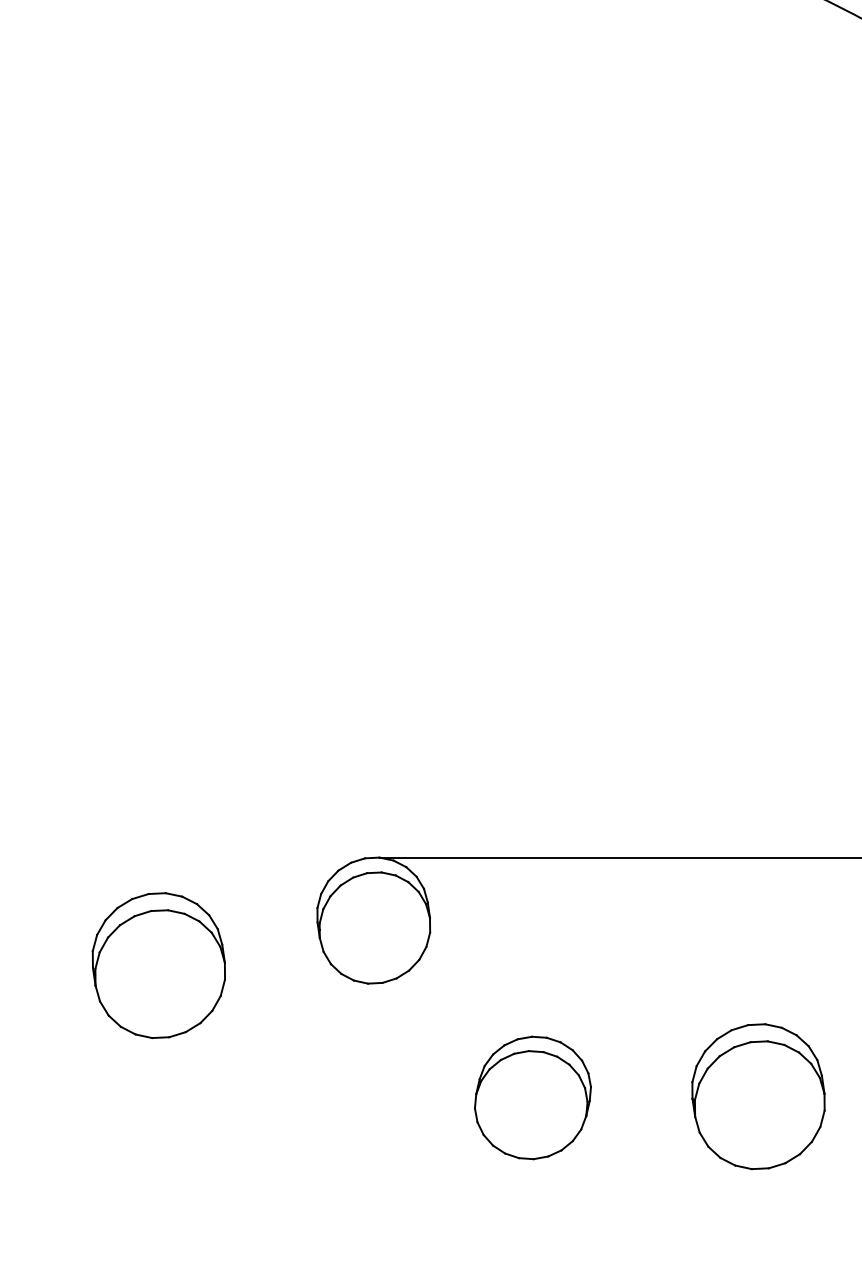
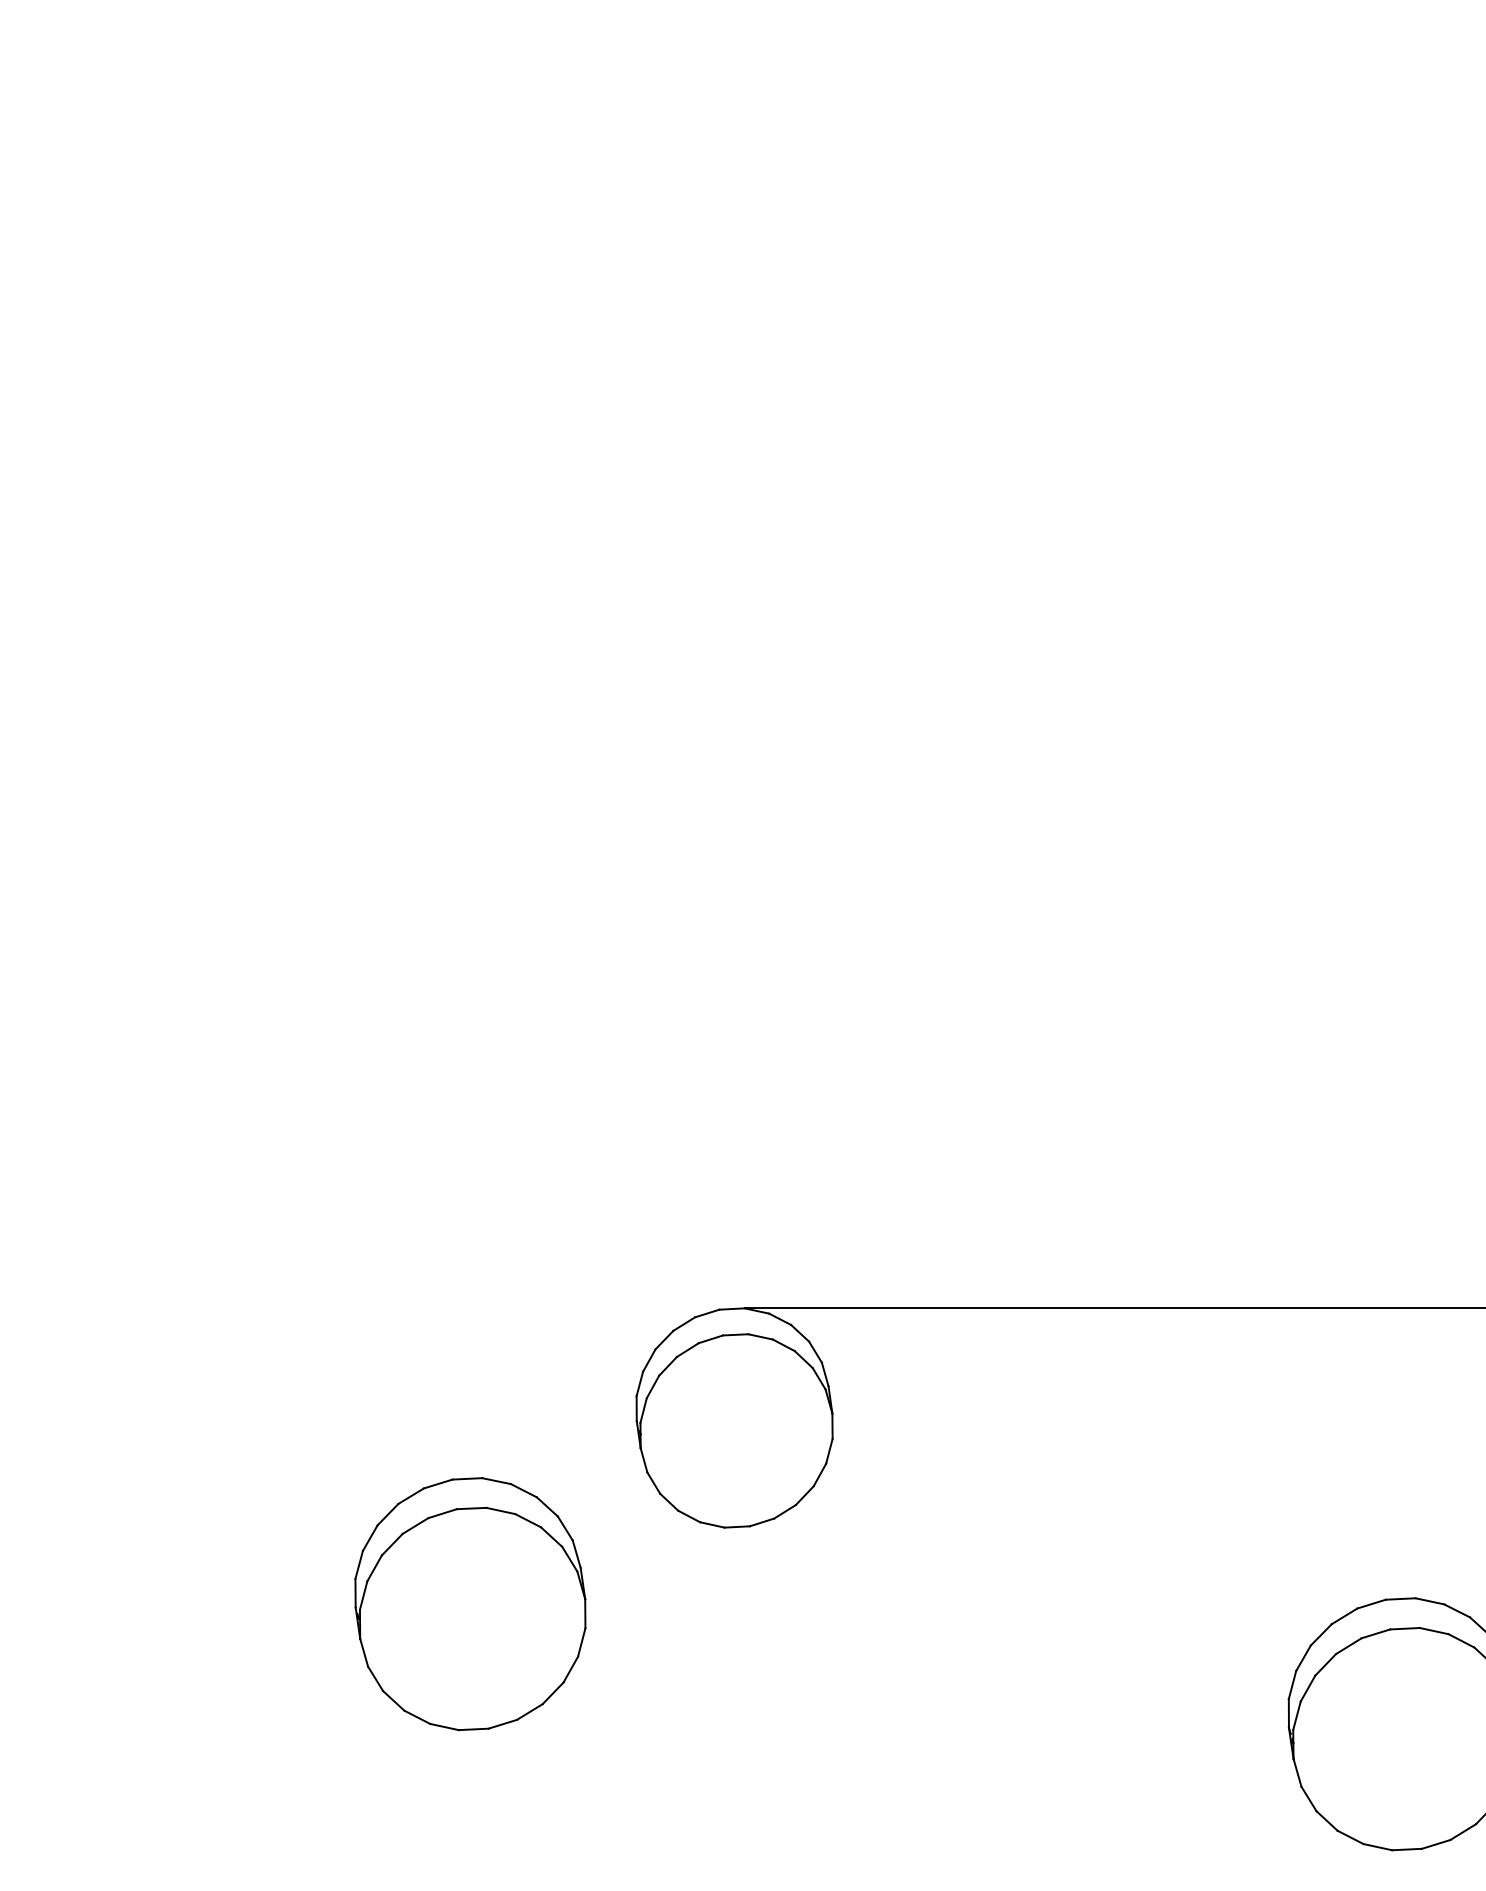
part: (158, 965) -> (469, 1603), moved
part: (532, 1097) -> (1010, 1725), removed

